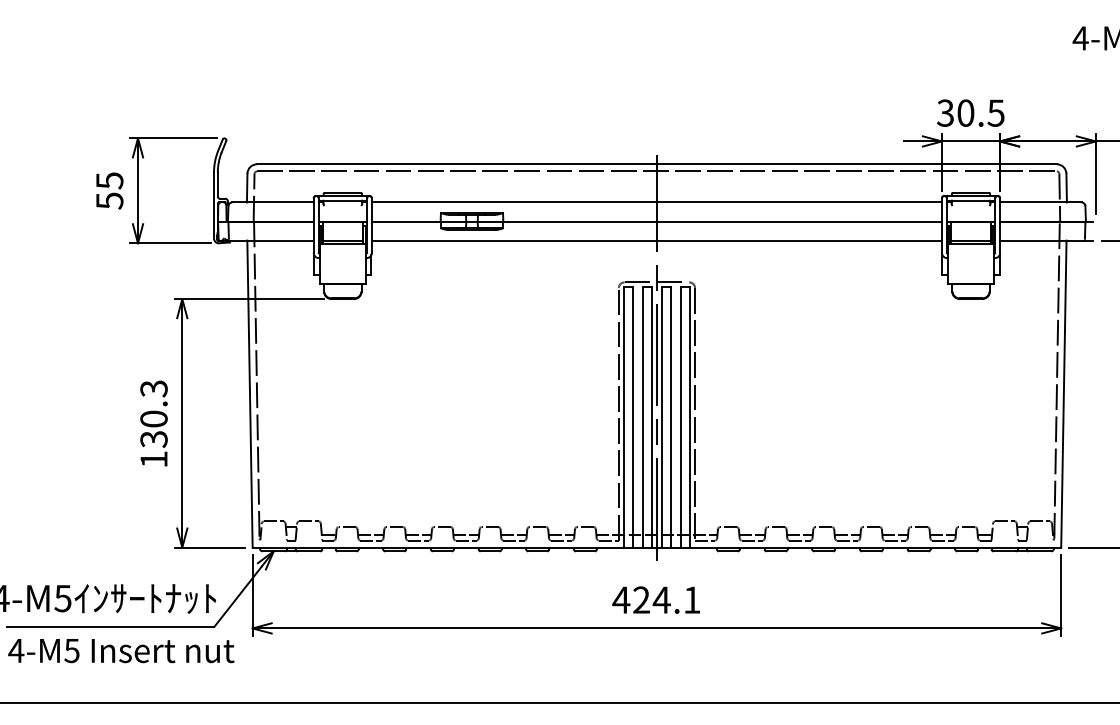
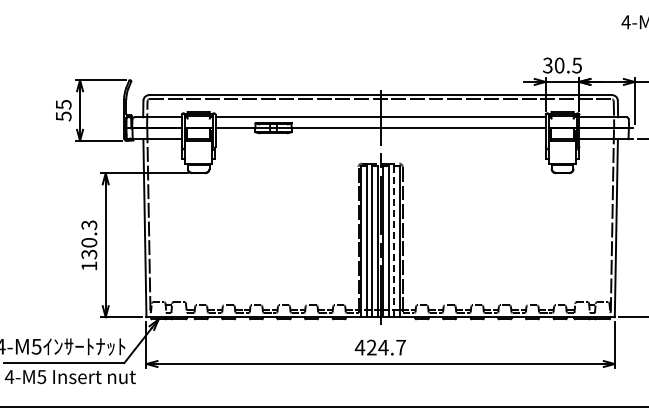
line: (656, 240) -> (380, 139), removed
line: (680, 418) -> (394, 242), solid -> dashed
text: (691, 599) -> (400, 347), 424.1 -> 424.7

